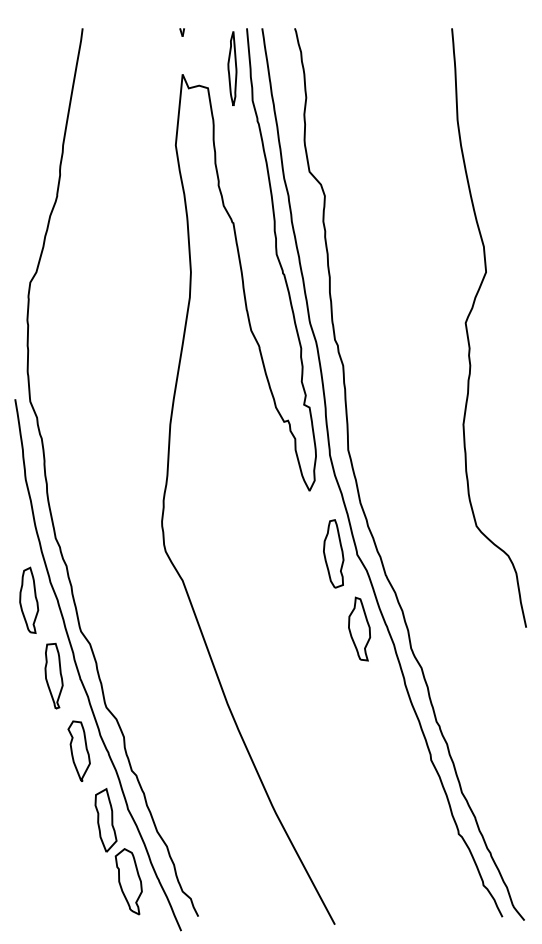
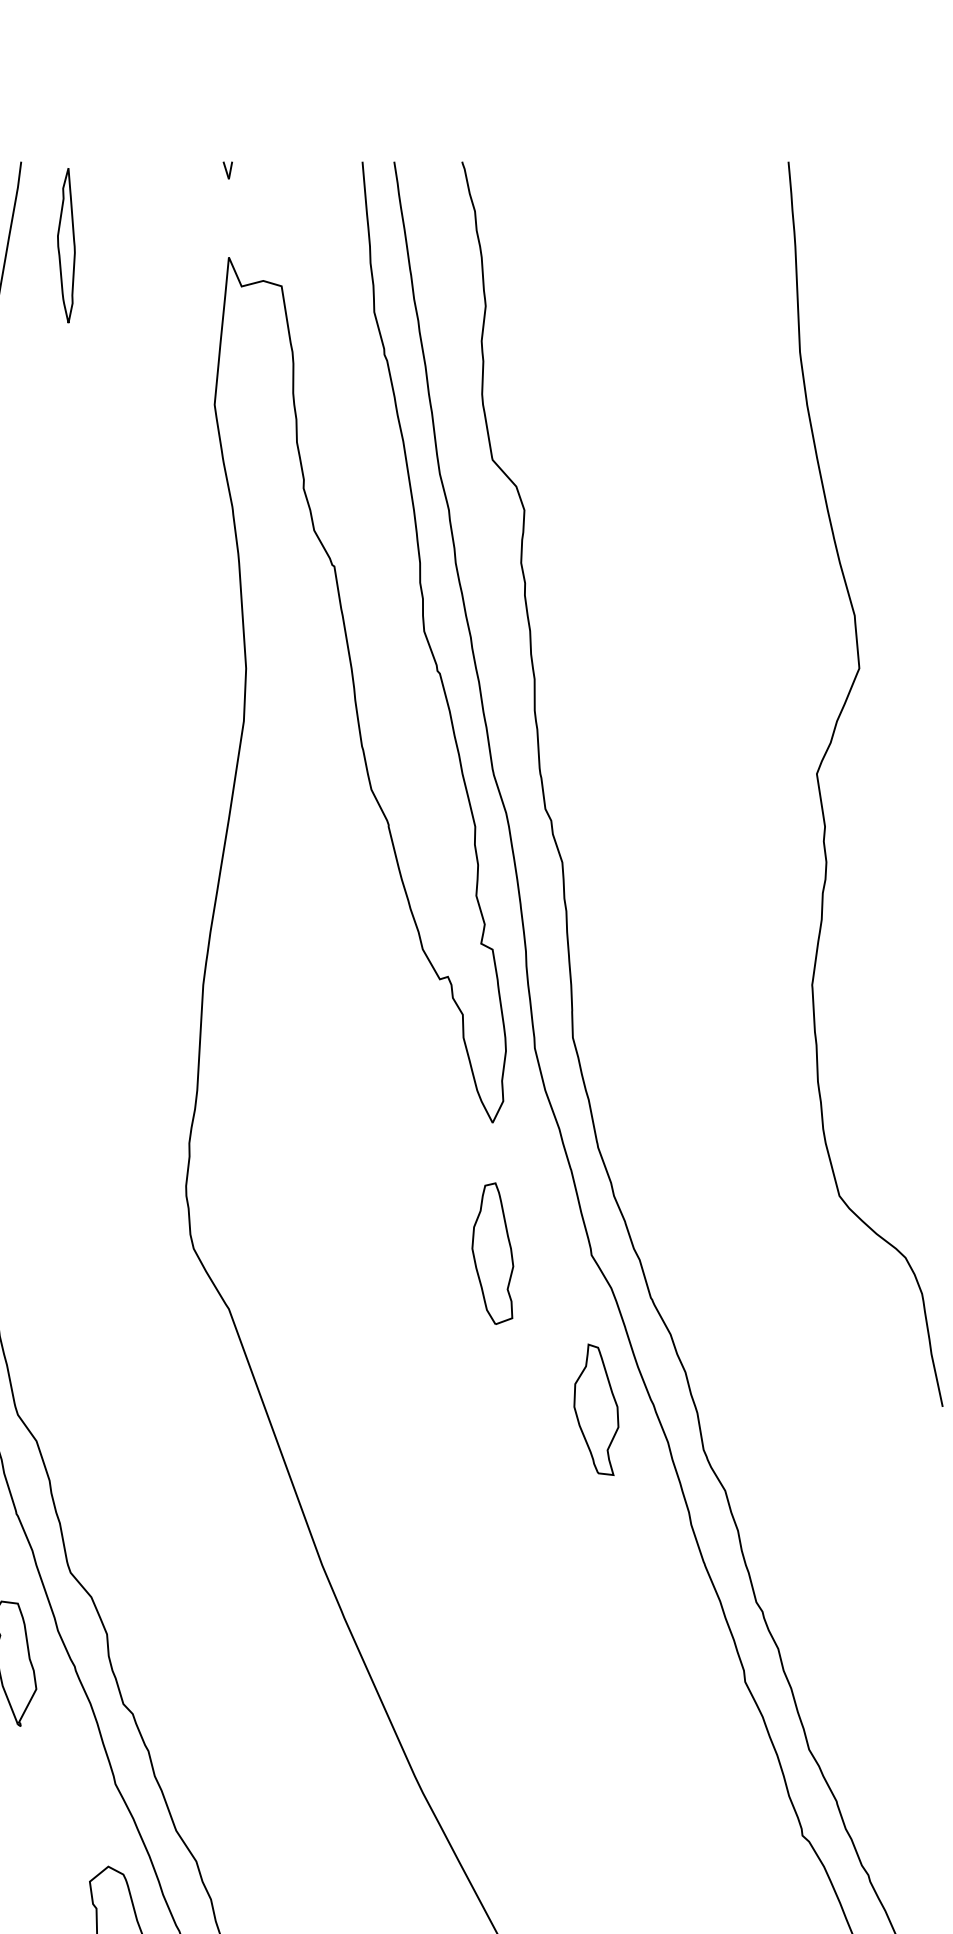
part: (232, 68) -> (66, 245), moved
part: (333, 553) -> (492, 1252), moved
part: (105, 820) -> (68, 1807), removed

